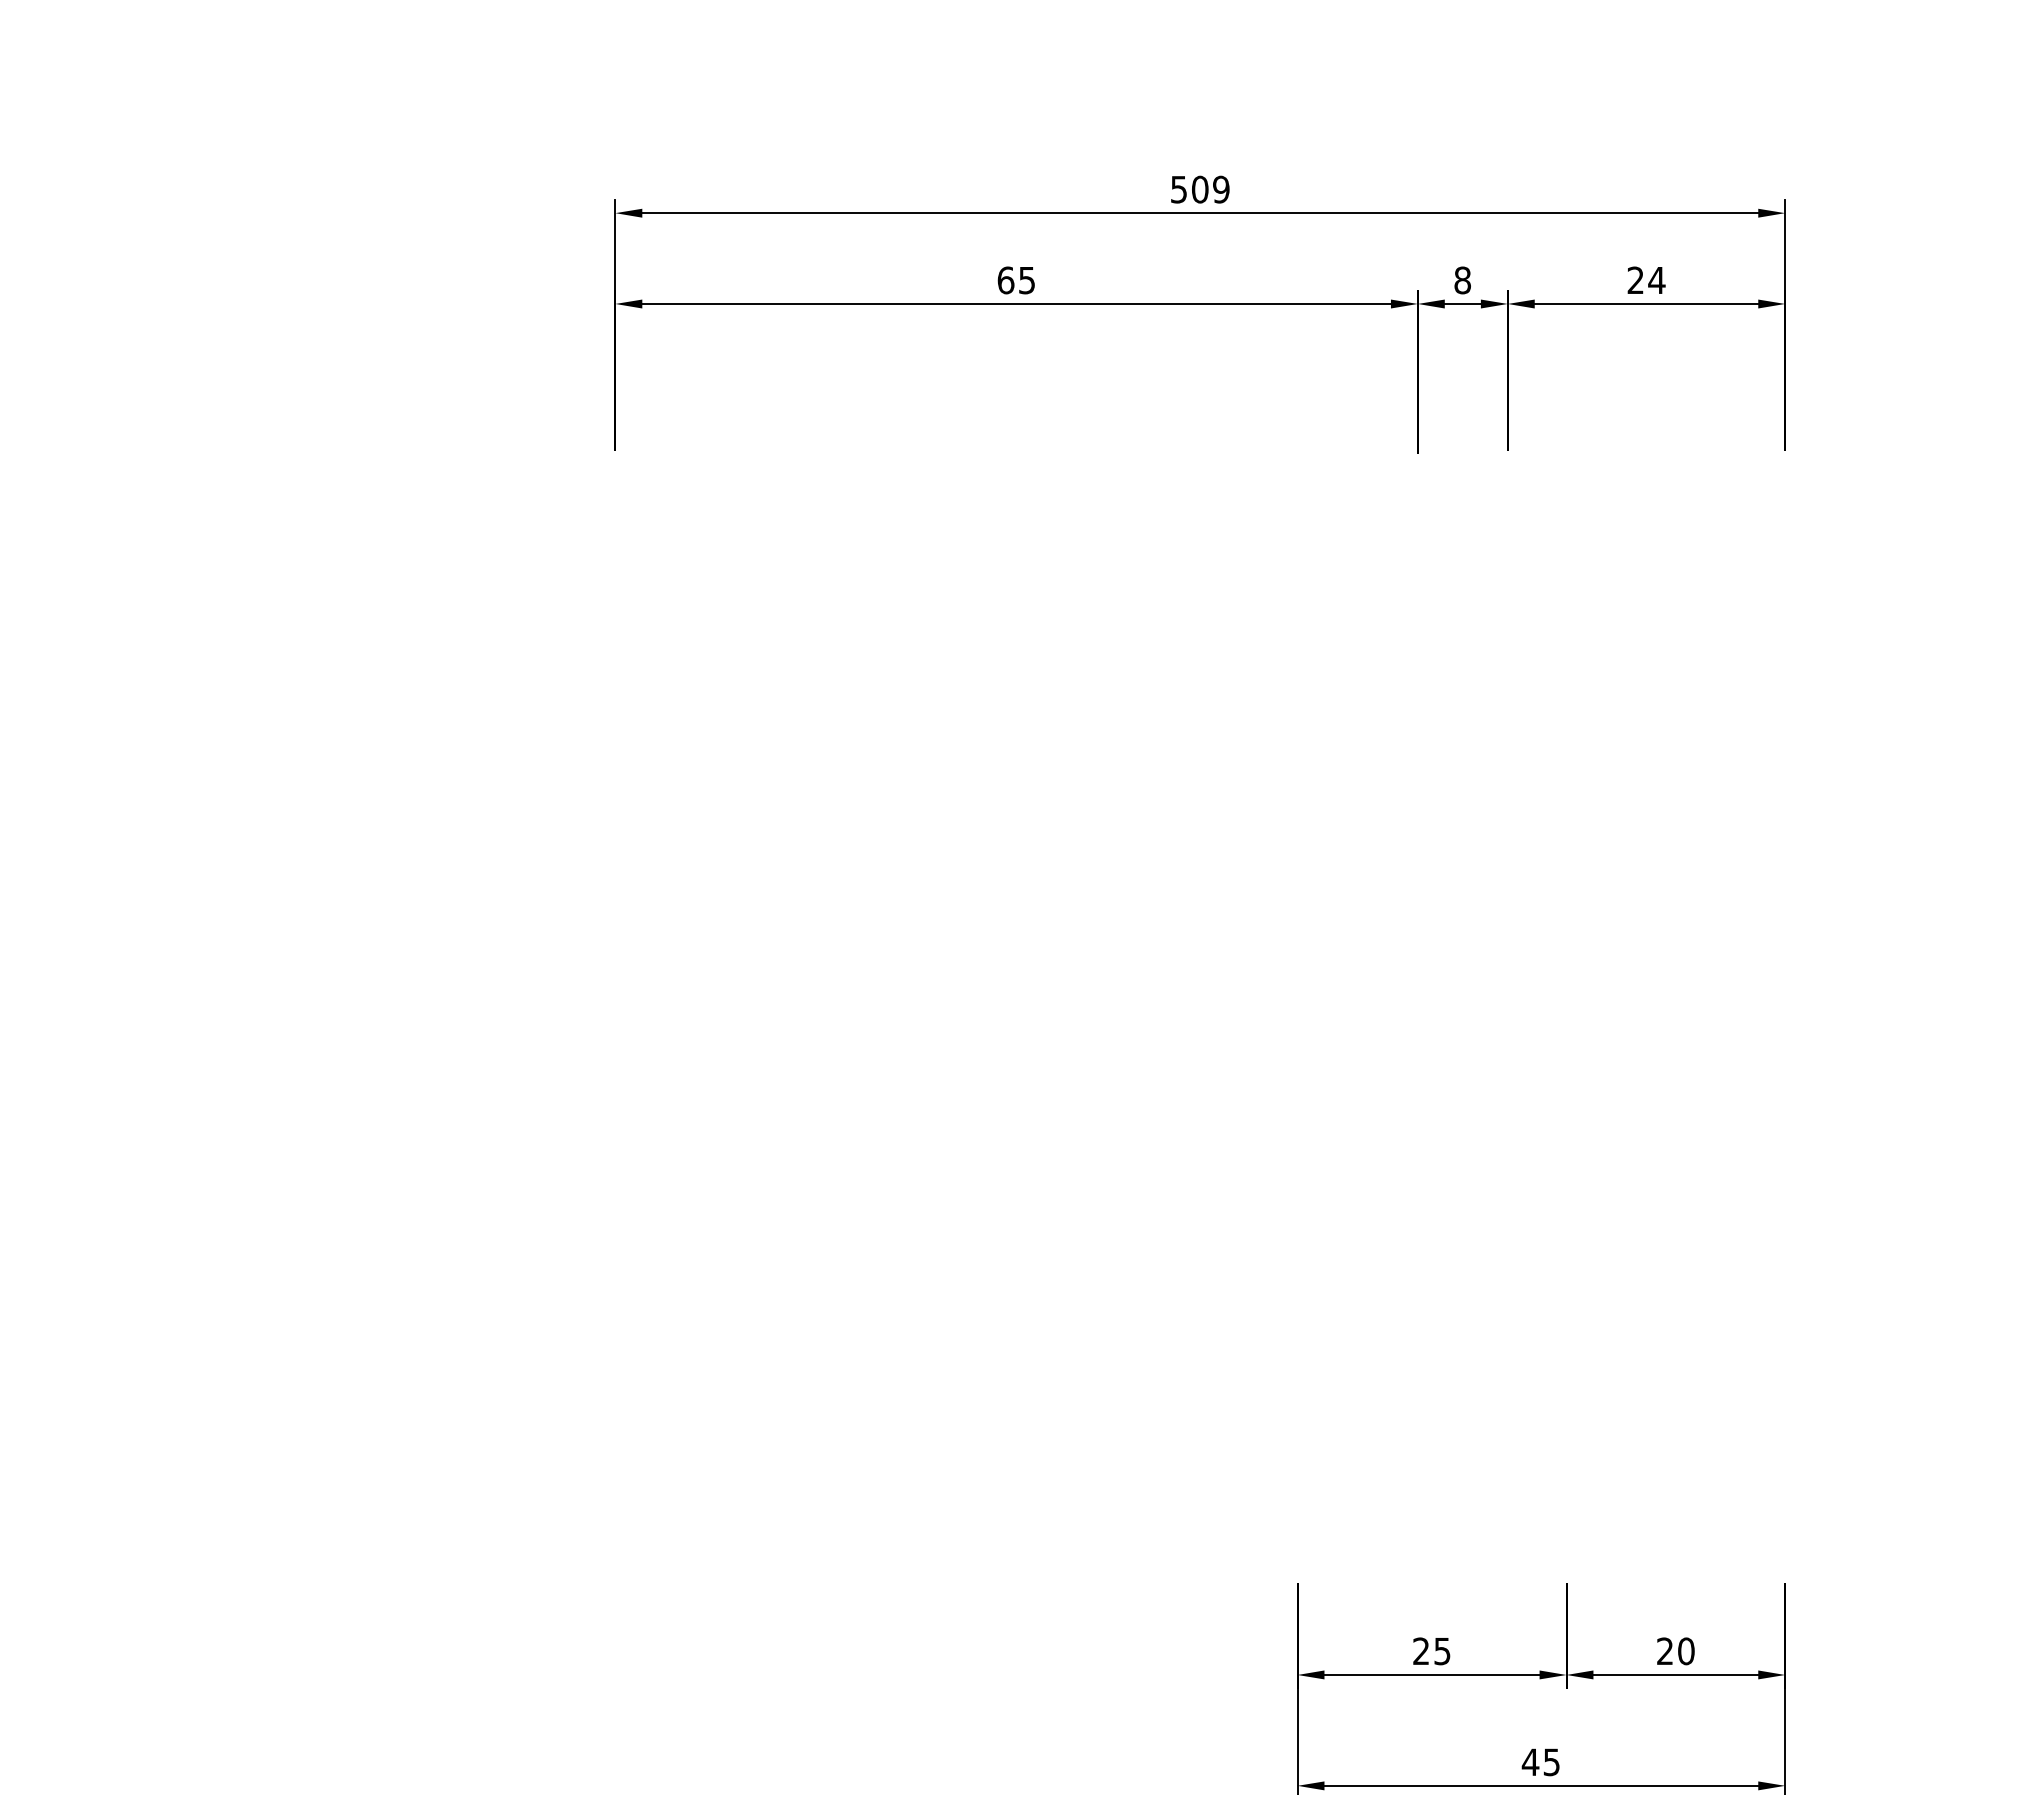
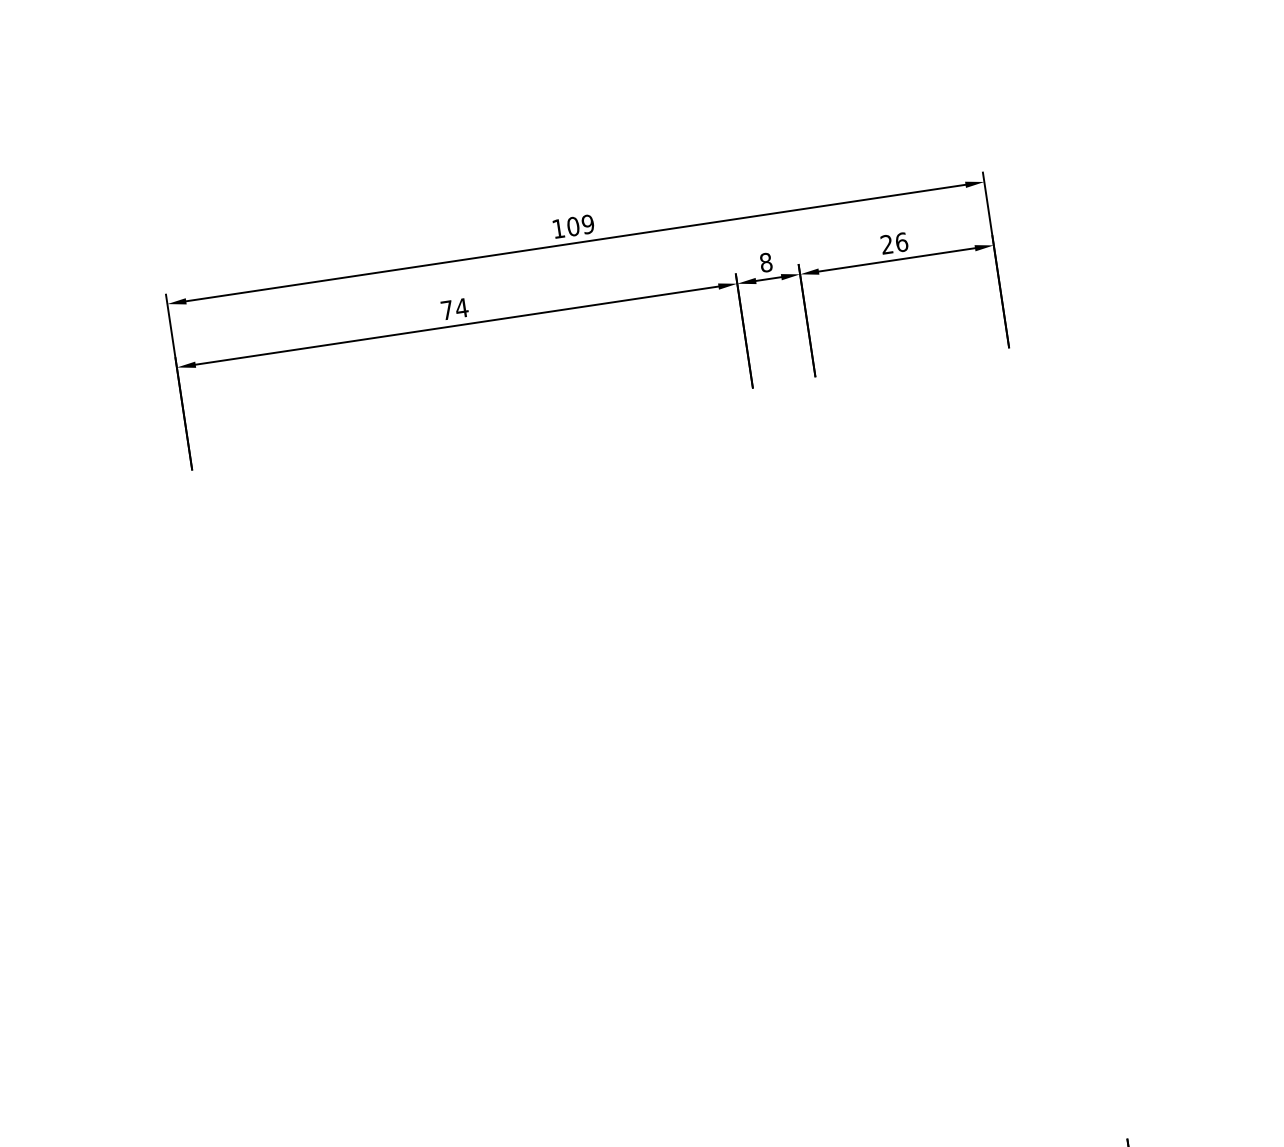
text: (1178, 189) -> (558, 228), 509 -> 109
text: (1016, 280) -> (454, 309), 65 -> 74
text: (1656, 280) -> (901, 242), 24 -> 26

